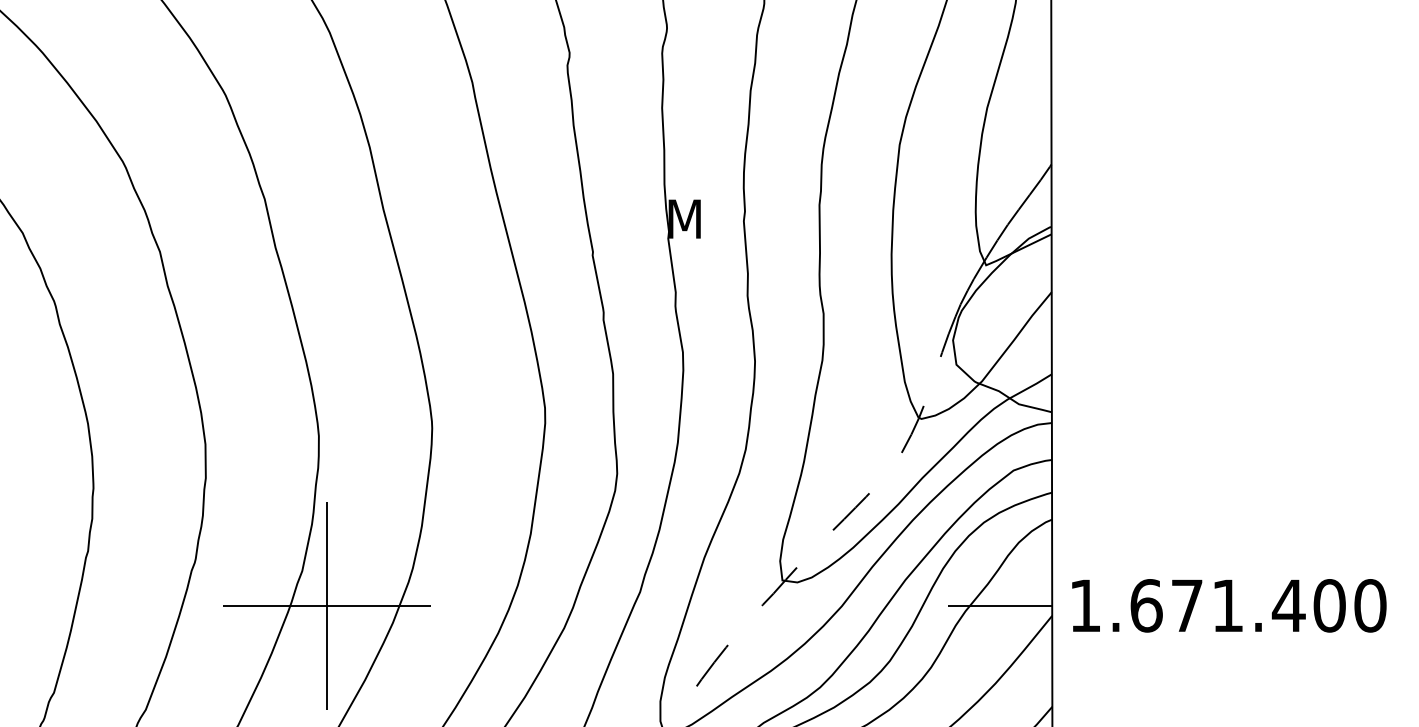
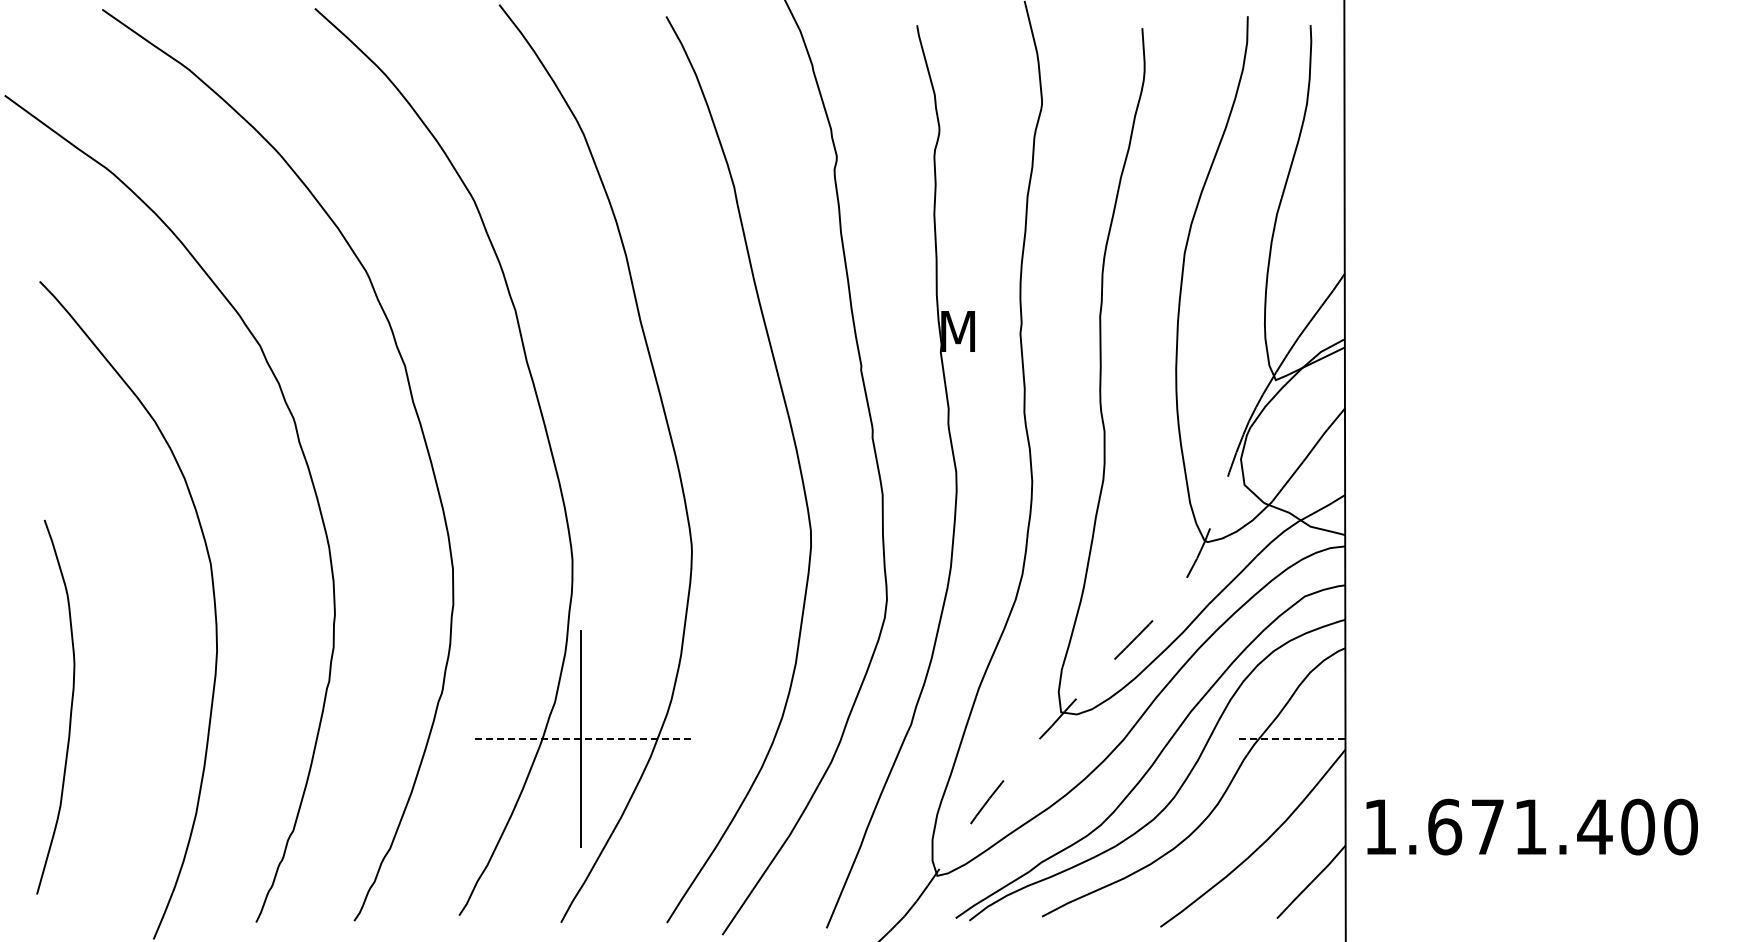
text: (1228, 605) -> (1531, 826), moved
line: (326, 606) -> (580, 739), solid -> dashed
line: (1000, 606) -> (1290, 739), solid -> dashed

